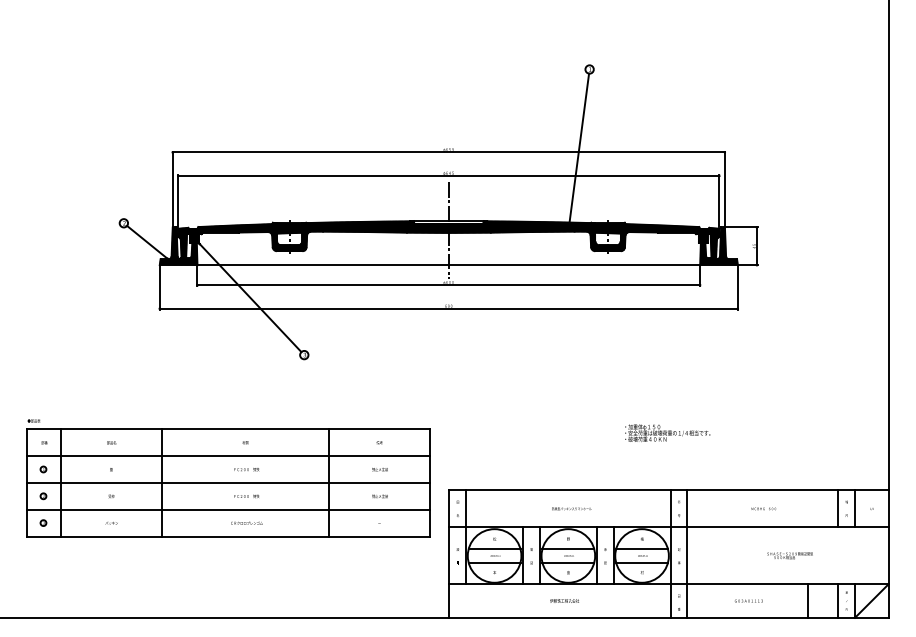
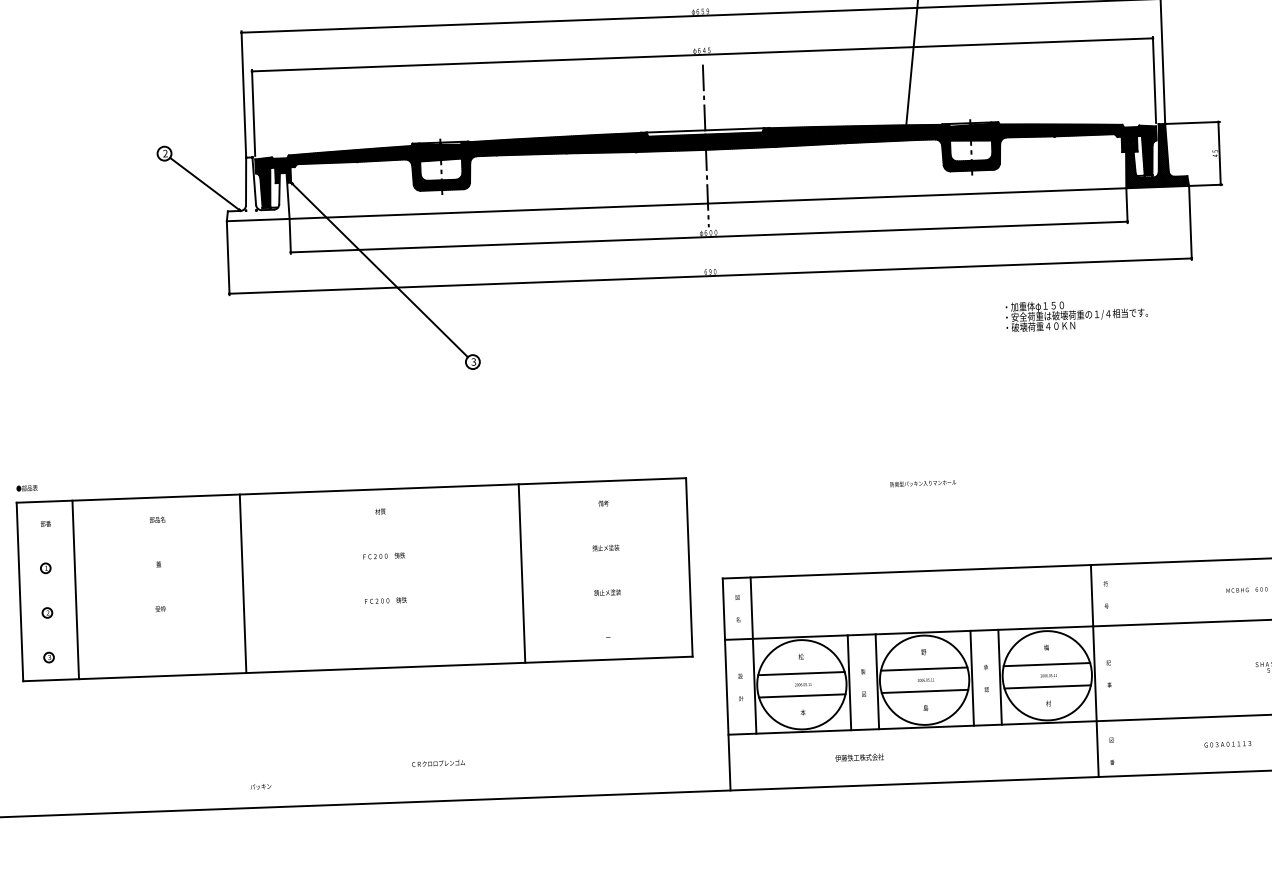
hatch: (178, 246) -> (256, 188), removed
text: (667, 432) -> (1076, 313), moved
line: (228, 456) -> (352, 535), removed
line: (228, 483) -> (354, 580), removed
text: (571, 508) -> (922, 482), moved
line: (228, 509) -> (356, 623), removed
text: (246, 522) -> (437, 762), moved
text: (111, 523) -> (260, 787), moved
line: (687, 553) -> (1122, 668), removed
text: (564, 600) -> (859, 756), moved

